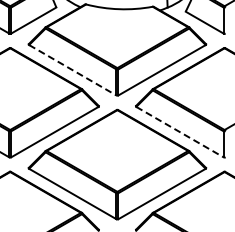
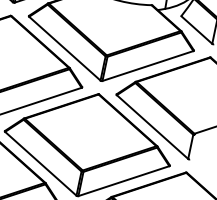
line: (73, 70) -> (65, 49), dashed -> solid
line: (180, 132) -> (152, 127), dashed -> solid

